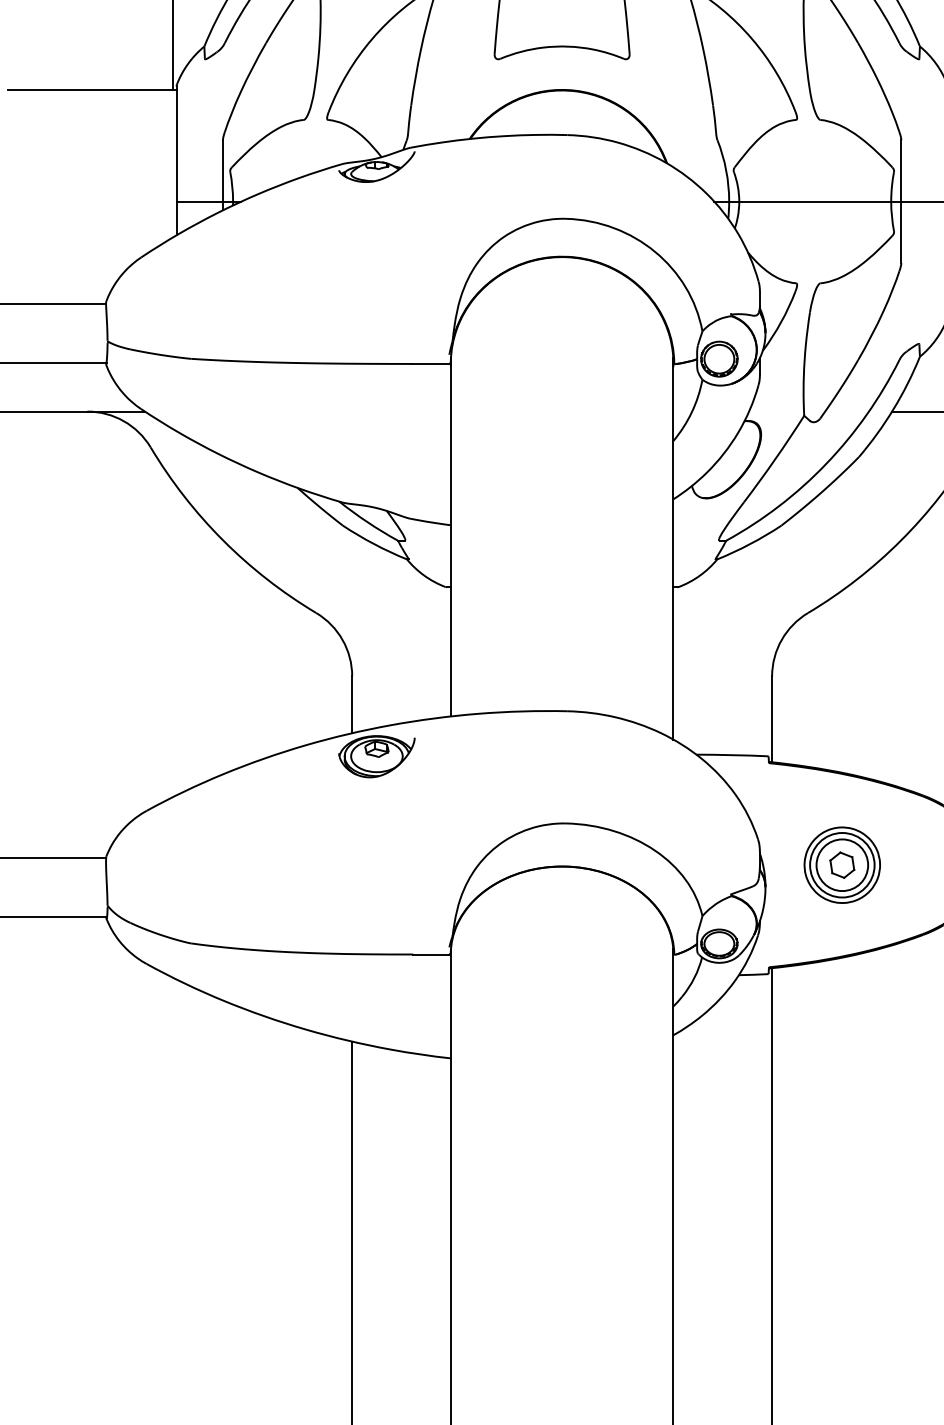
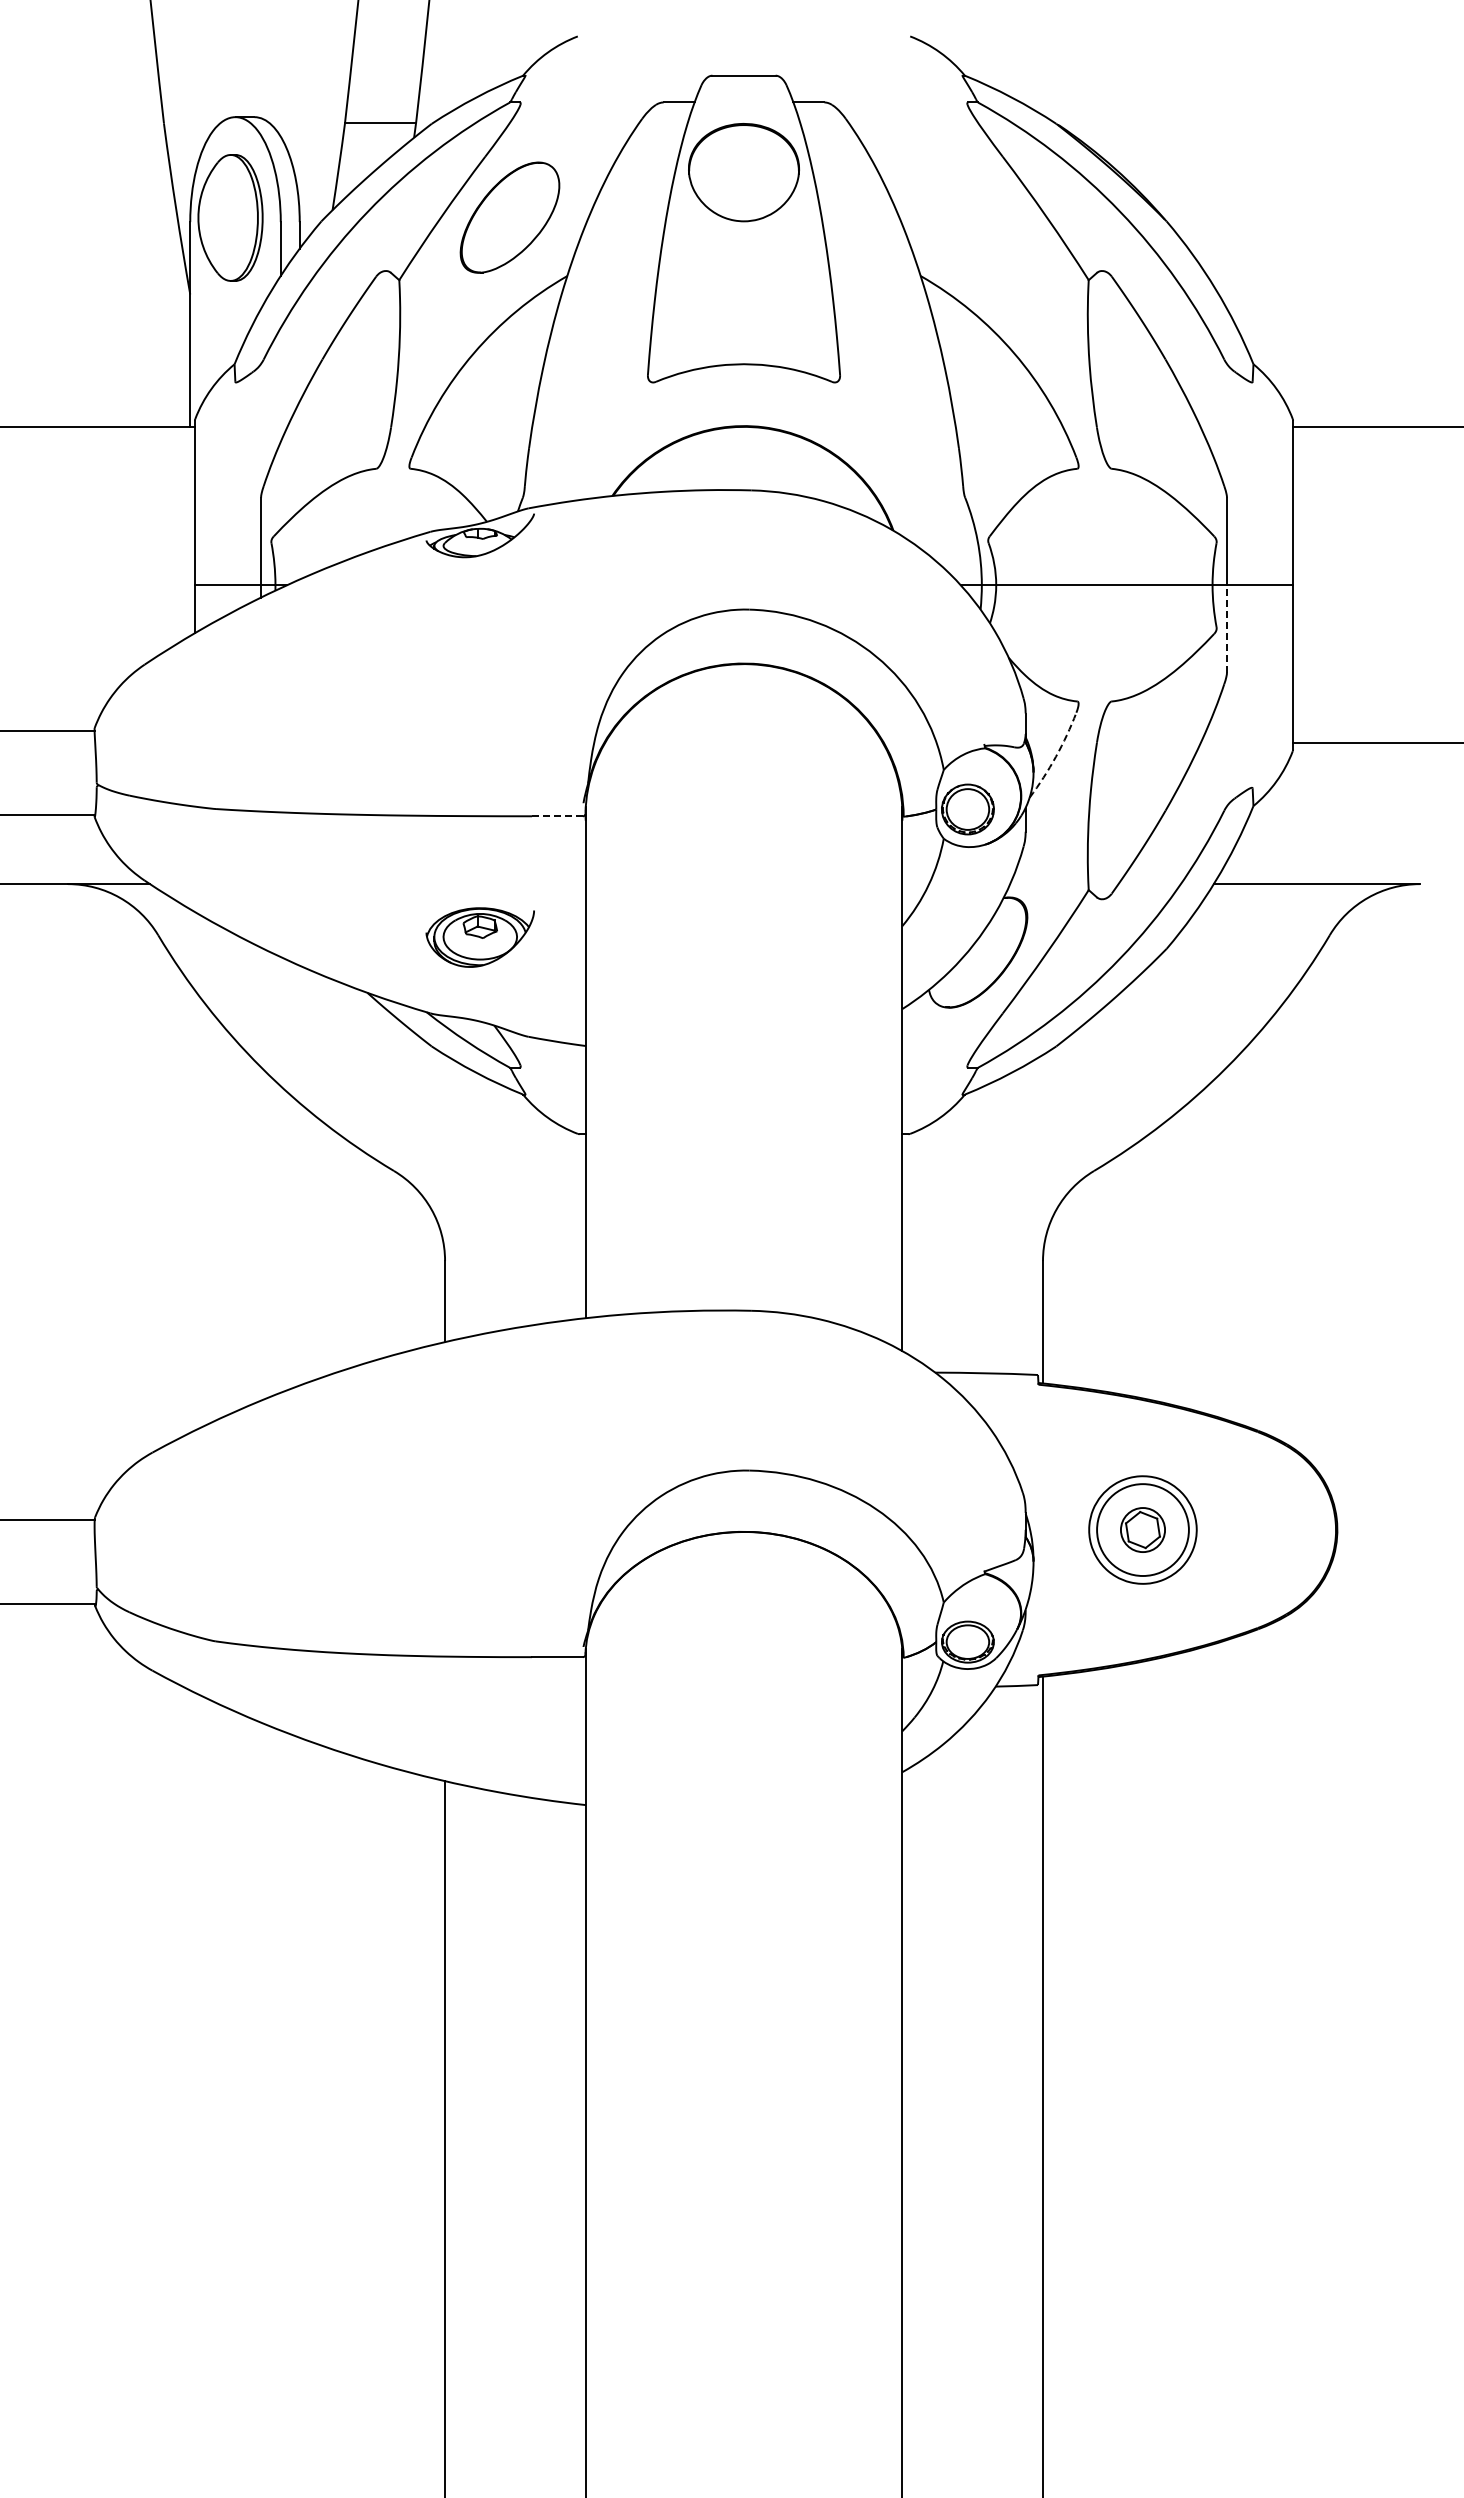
line: (900, 232) -> (1226, 628), solid -> dashed
arc: (780, 321) -> (1055, 756), solid -> dashed
line: (430, 364) -> (556, 816), solid -> dashed
part: (376, 756) -> (479, 937), moved
circle: (841, 864) -> (1142, 1529), size x0.6

